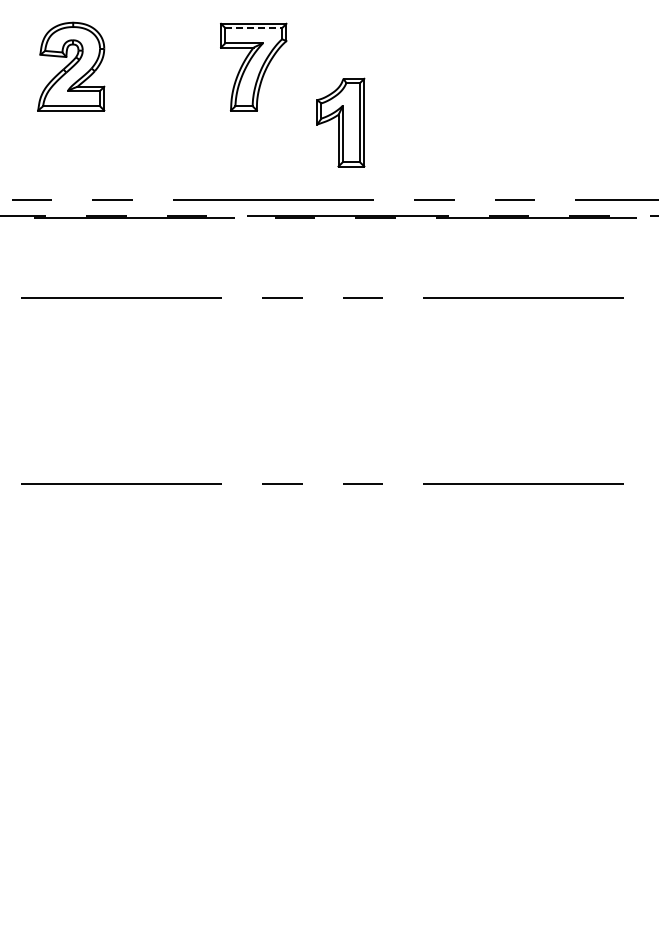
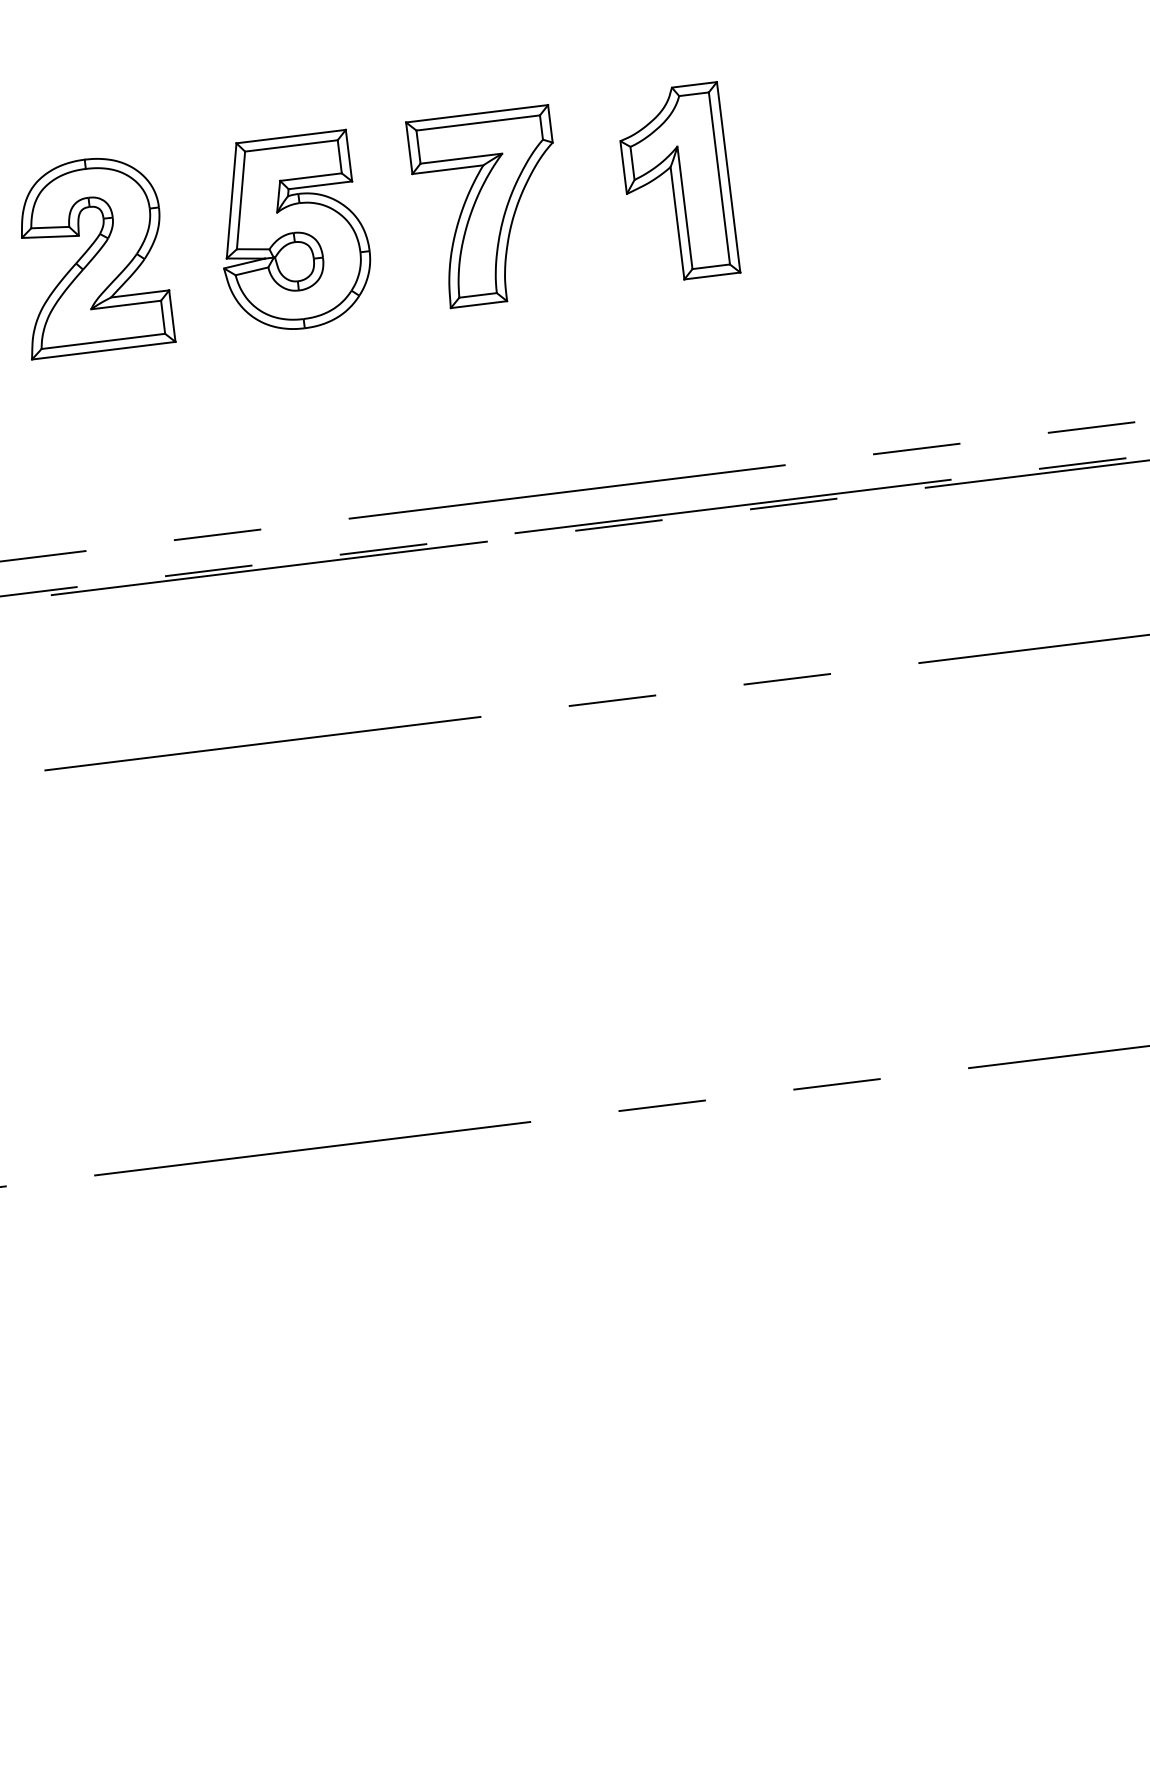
line: (254, 28) -> (479, 123), dashed -> solid
part: (163, 67) -> (292, 232), added
part: (340, 122) -> (676, 183), moved

